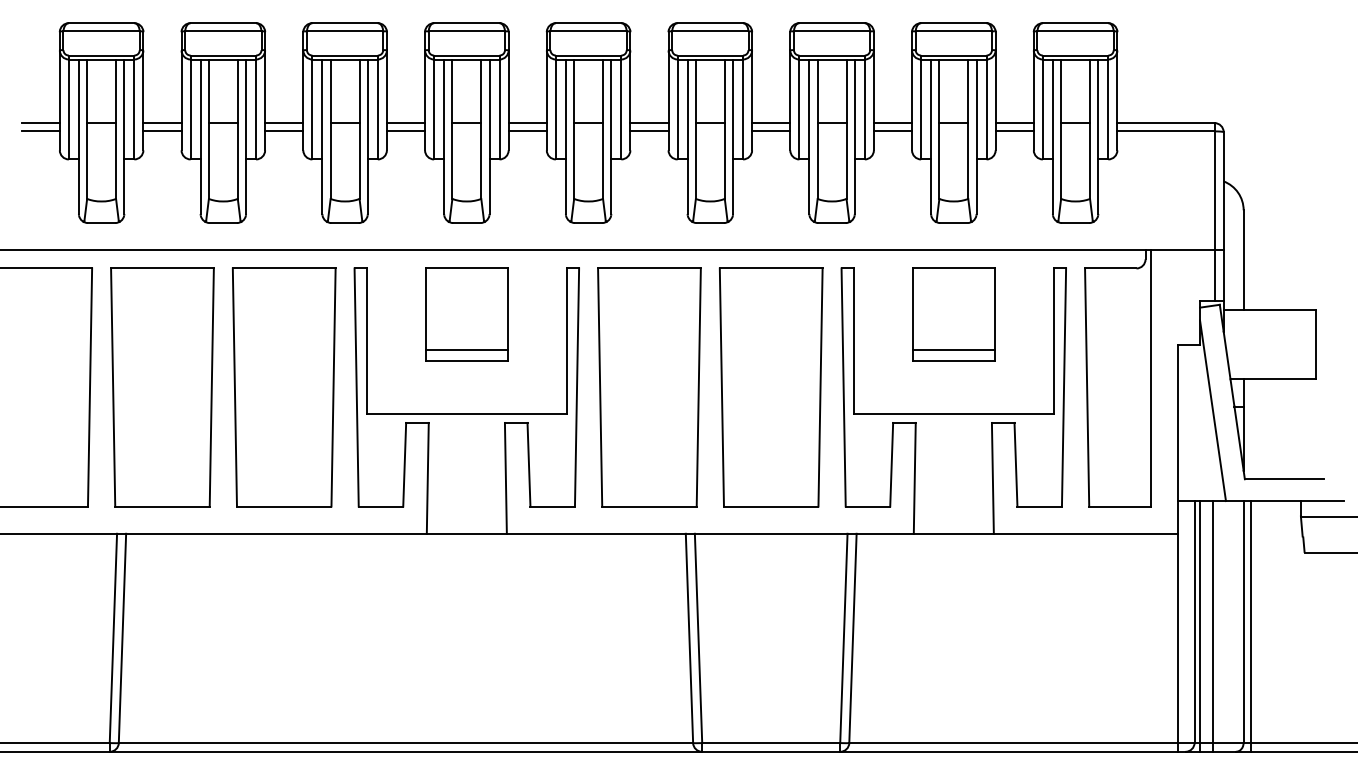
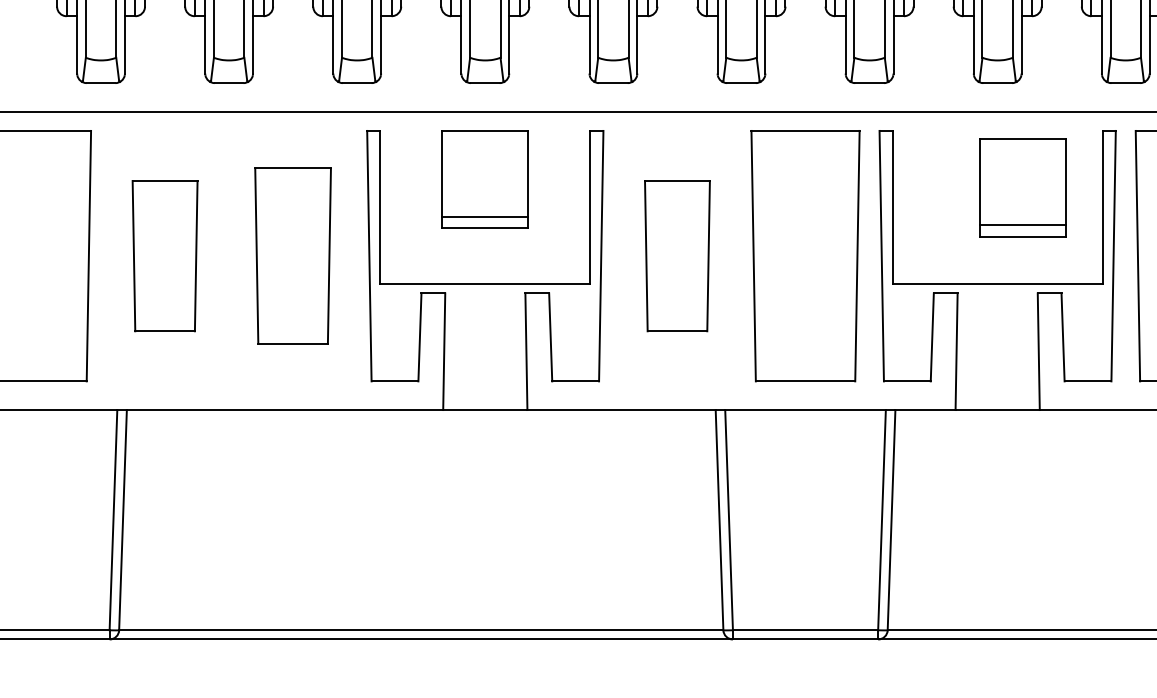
part: (953, 314) -> (1022, 187), moved
part: (162, 387) -> (165, 256), size x0.6
part: (283, 387) -> (292, 256), size x0.7
part: (649, 387) -> (677, 256), size x0.6

